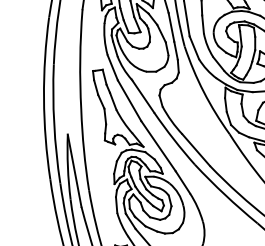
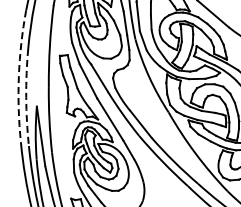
arc: (43, 98) -> (18, 76), solid -> dashed
arc: (54, 124) -> (26, 97), solid -> dashed

